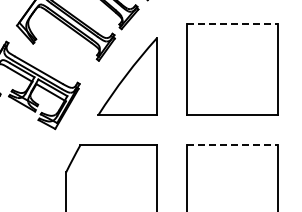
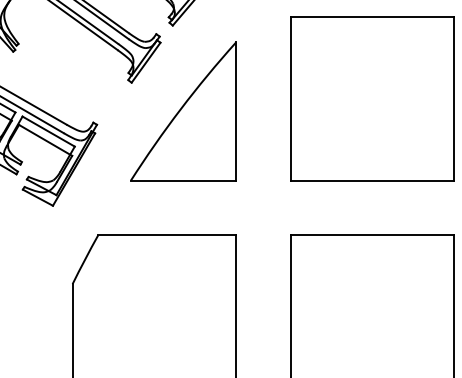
line: (232, 24) -> (372, 17), dashed -> solid
line: (232, 145) -> (372, 235), dashed -> solid

